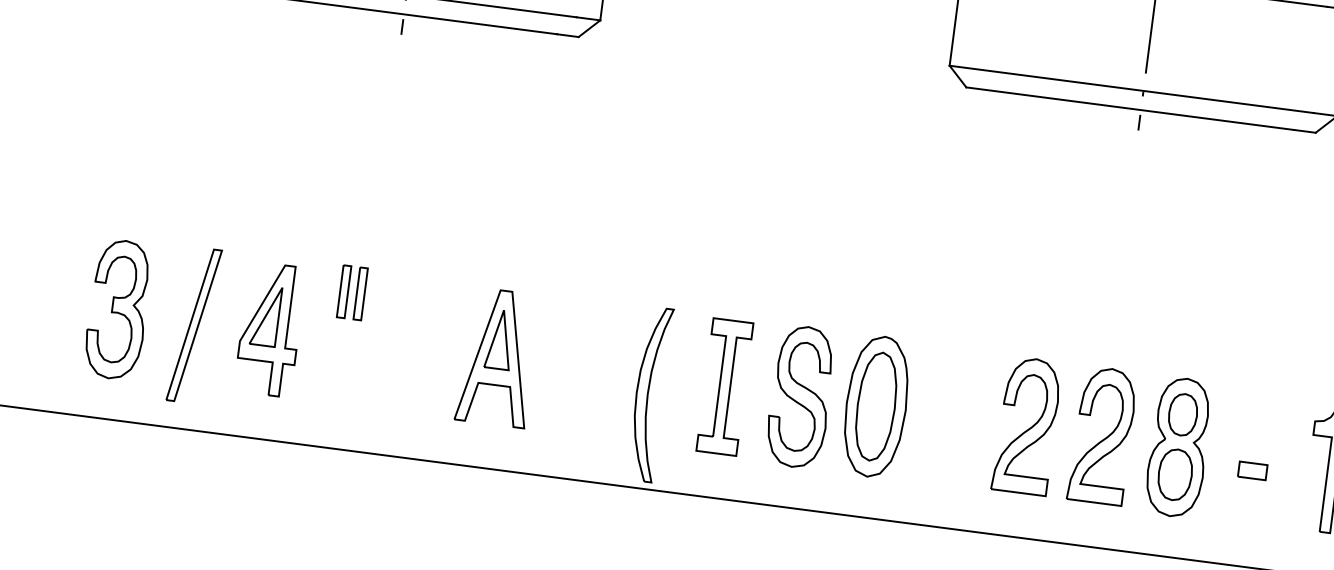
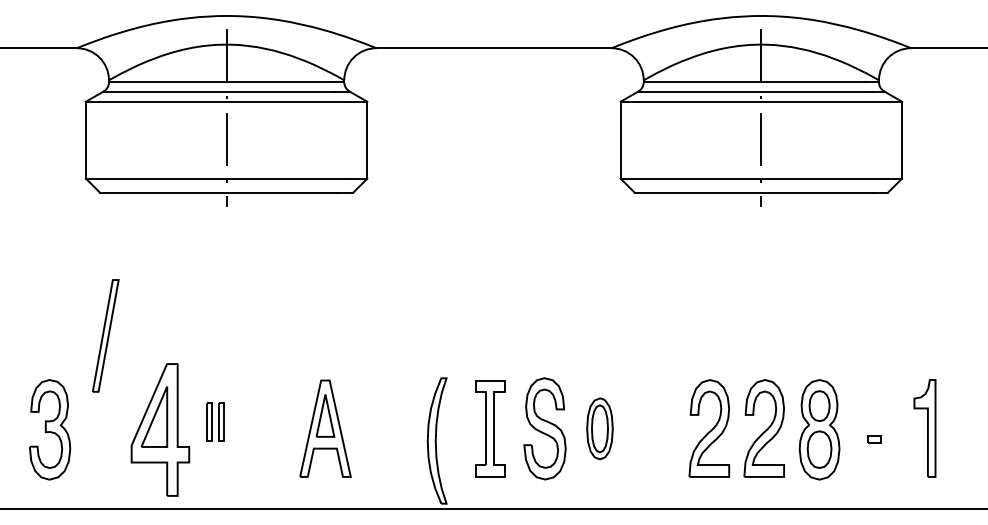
part: (352, 292) -> (215, 421), moved
part: (193, 324) -> (105, 335), moved
part: (270, 329) -> (160, 429), size x1.4
part: (875, 406) -> (599, 428), size x0.6
part: (1252, 470) -> (874, 439), size x0.6

